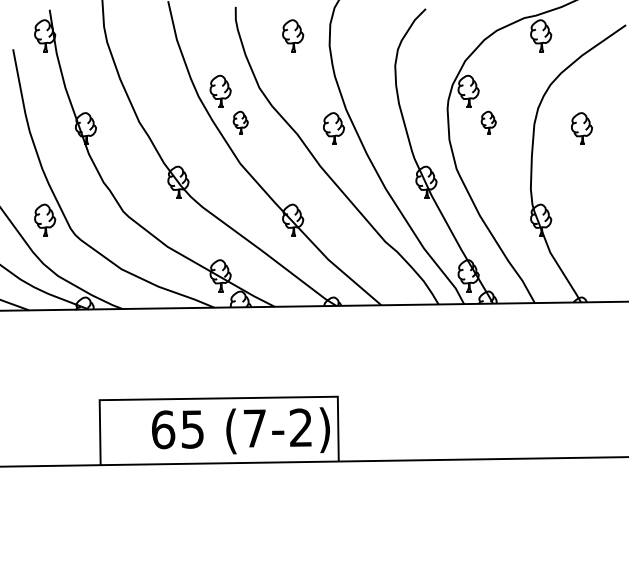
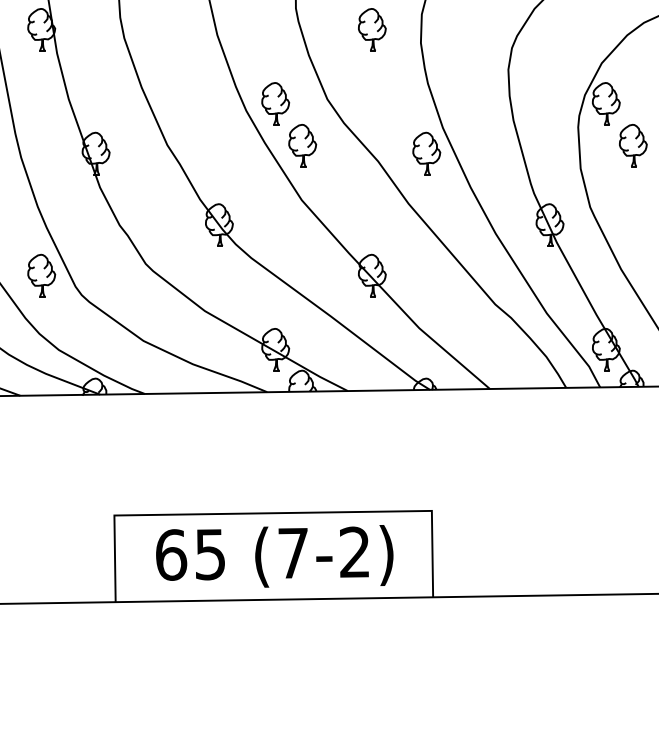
part: (240, 122) -> (302, 145), size x1.43
part: (488, 122) -> (632, 145), size x1.43
text: (240, 430) -> (274, 555), moved

